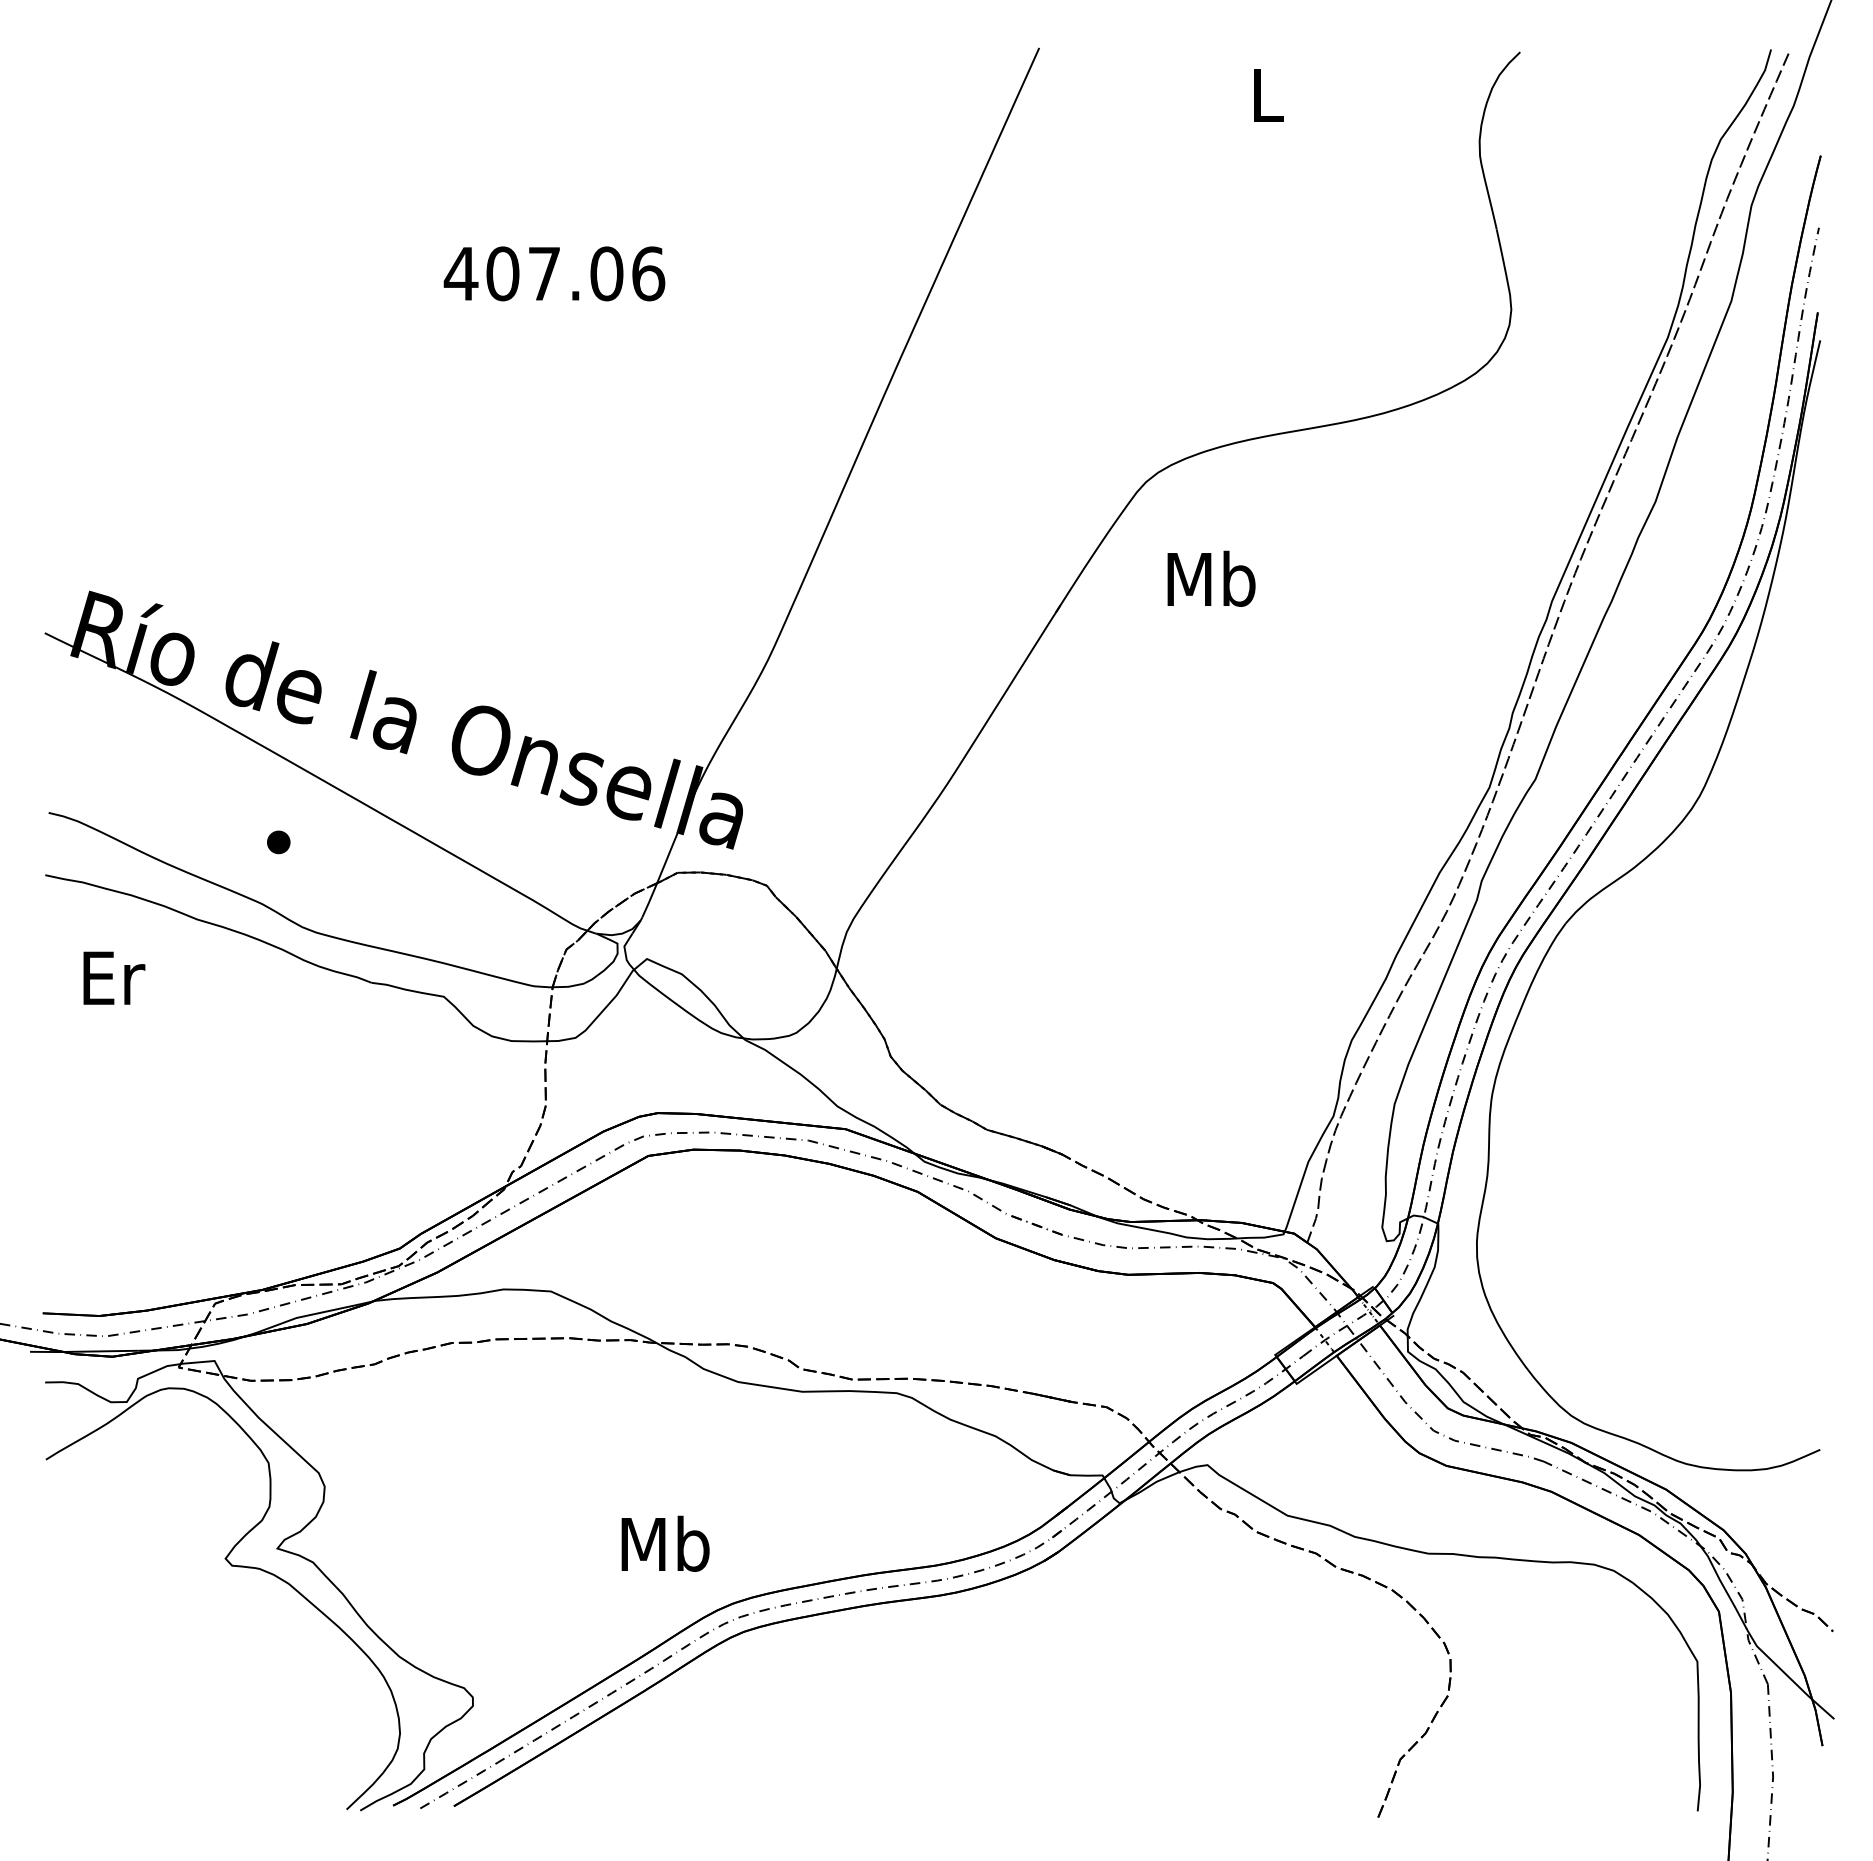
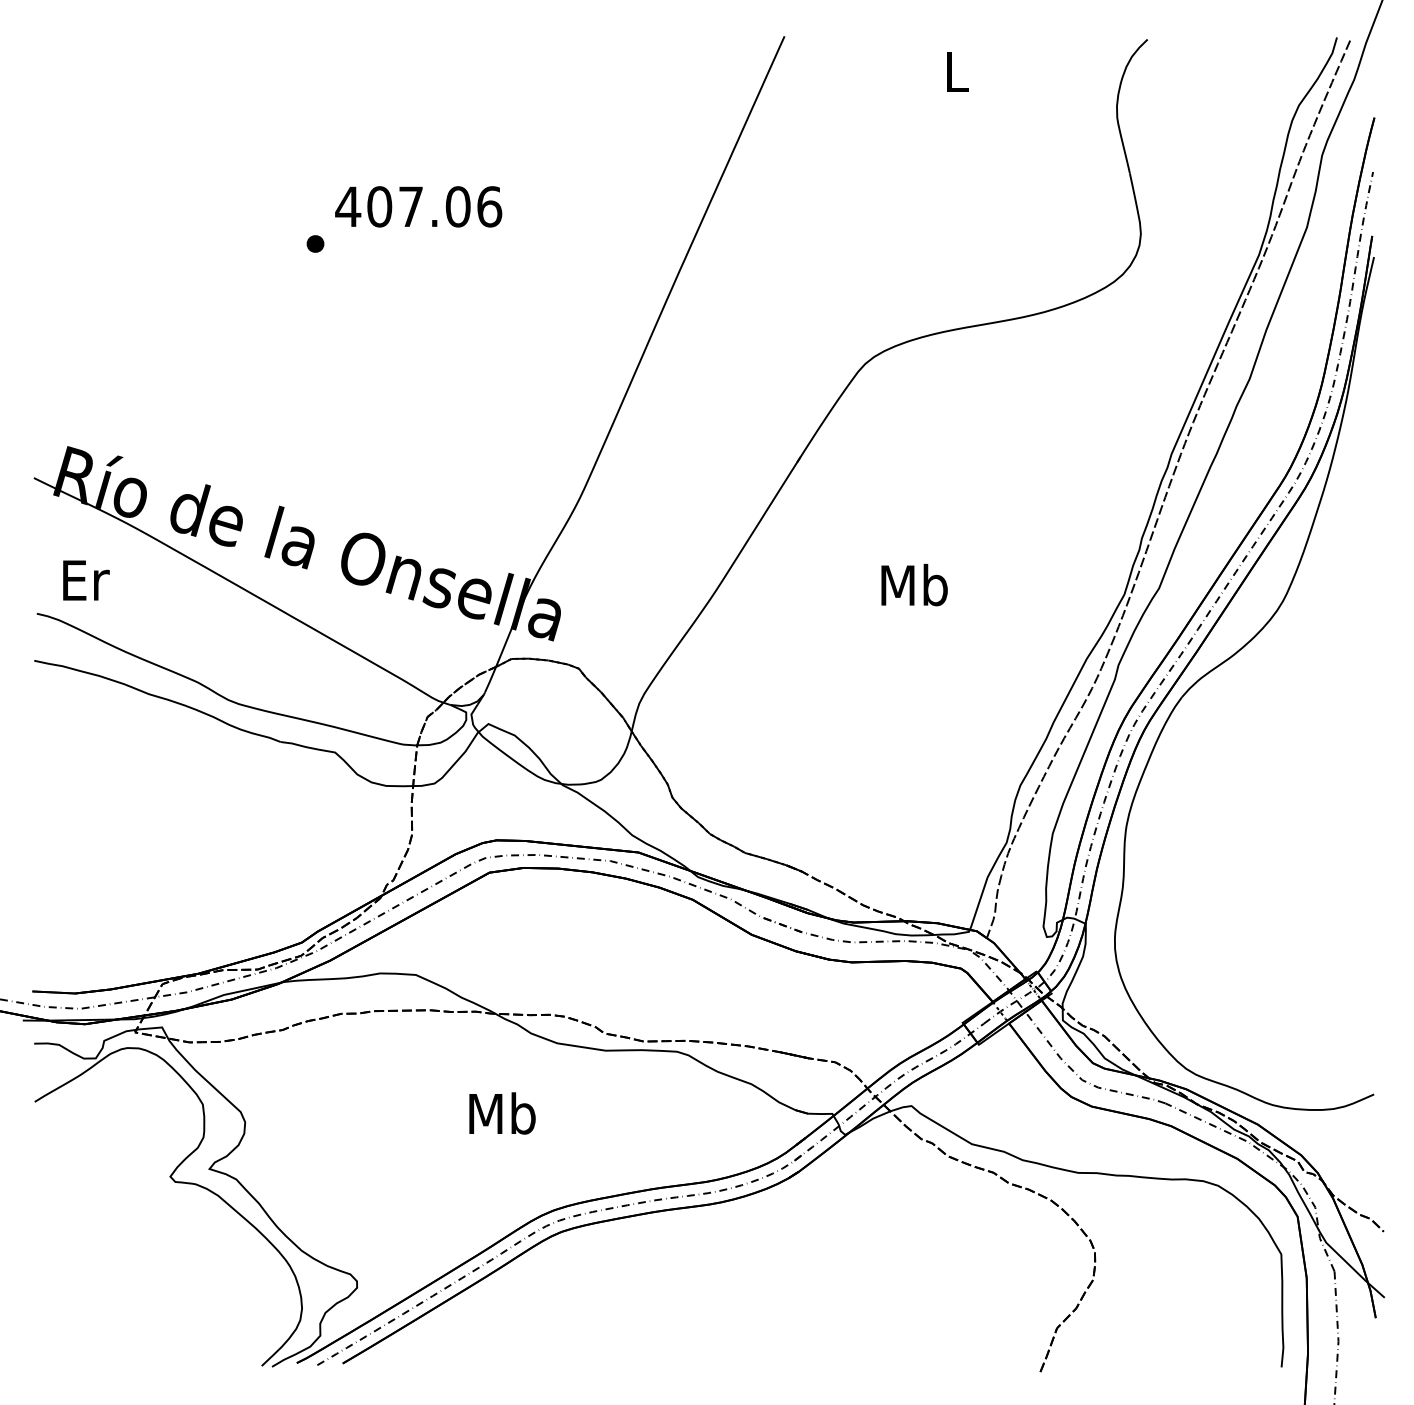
text: (1211, 579) -> (914, 585), moved
part: (278, 841) -> (315, 243), moved
text: (114, 978) -> (86, 580), moved
text: (665, 1543) -> (502, 1113), moved

